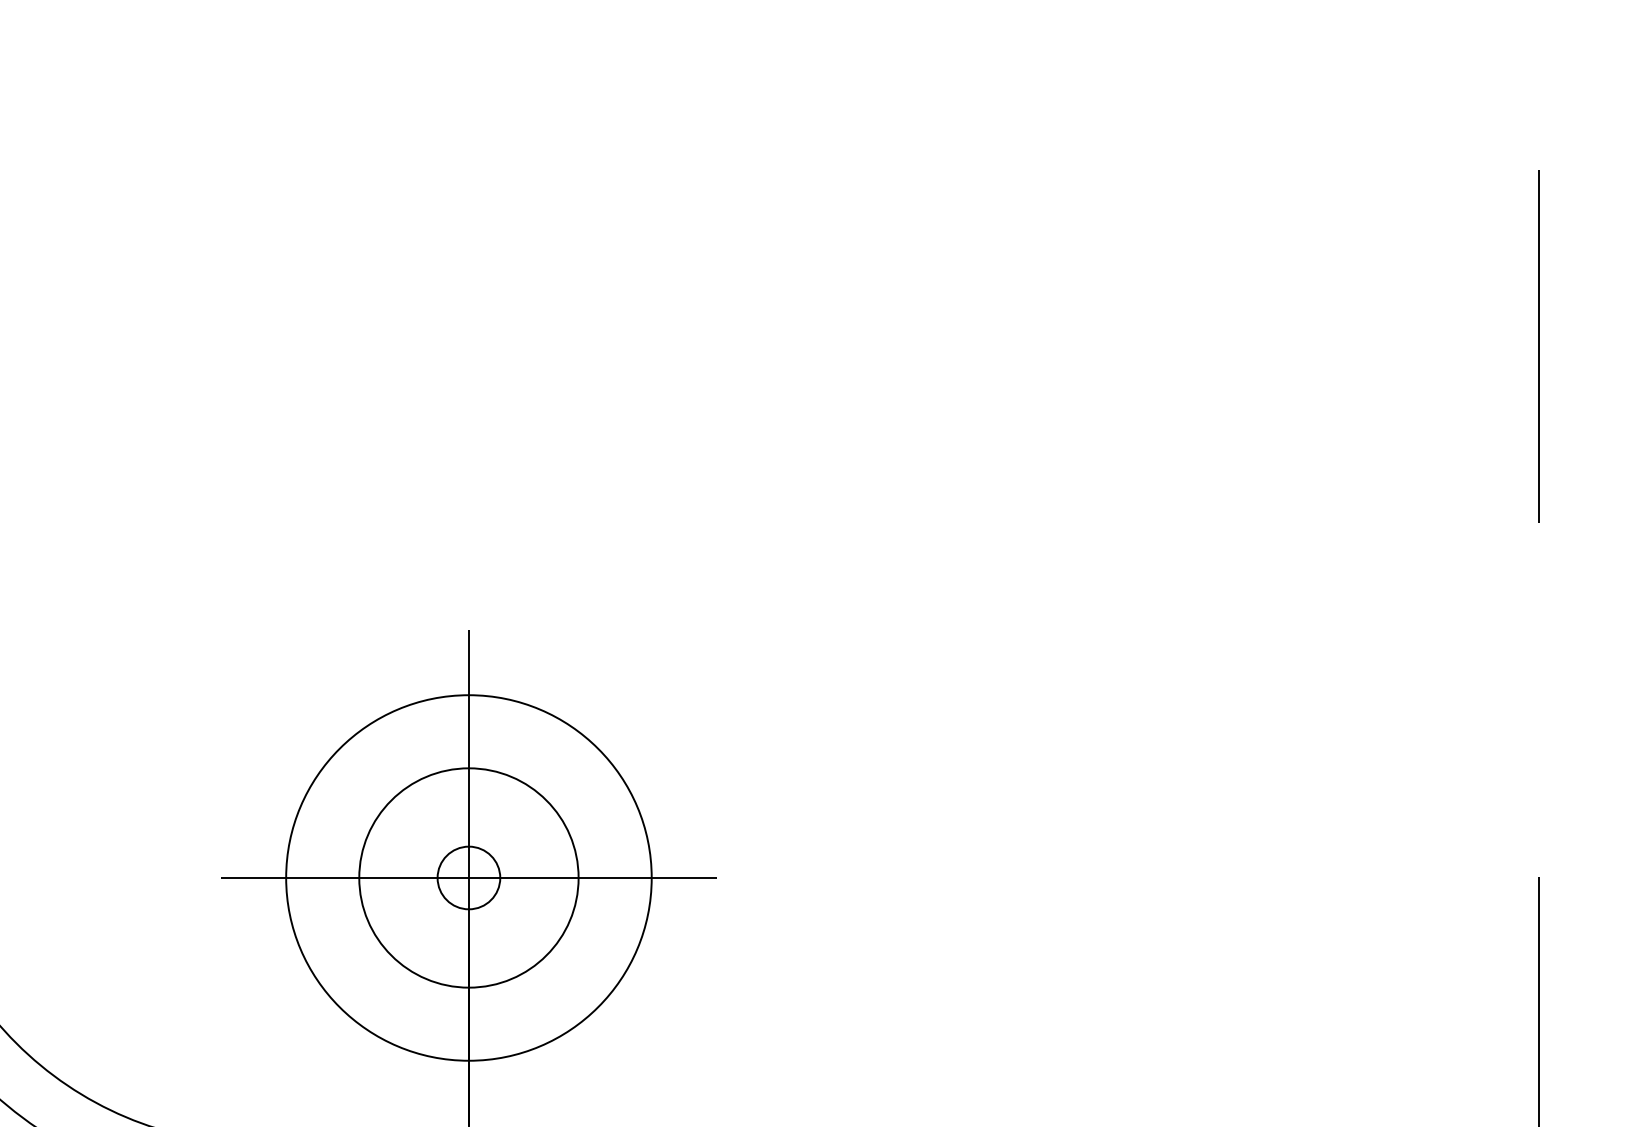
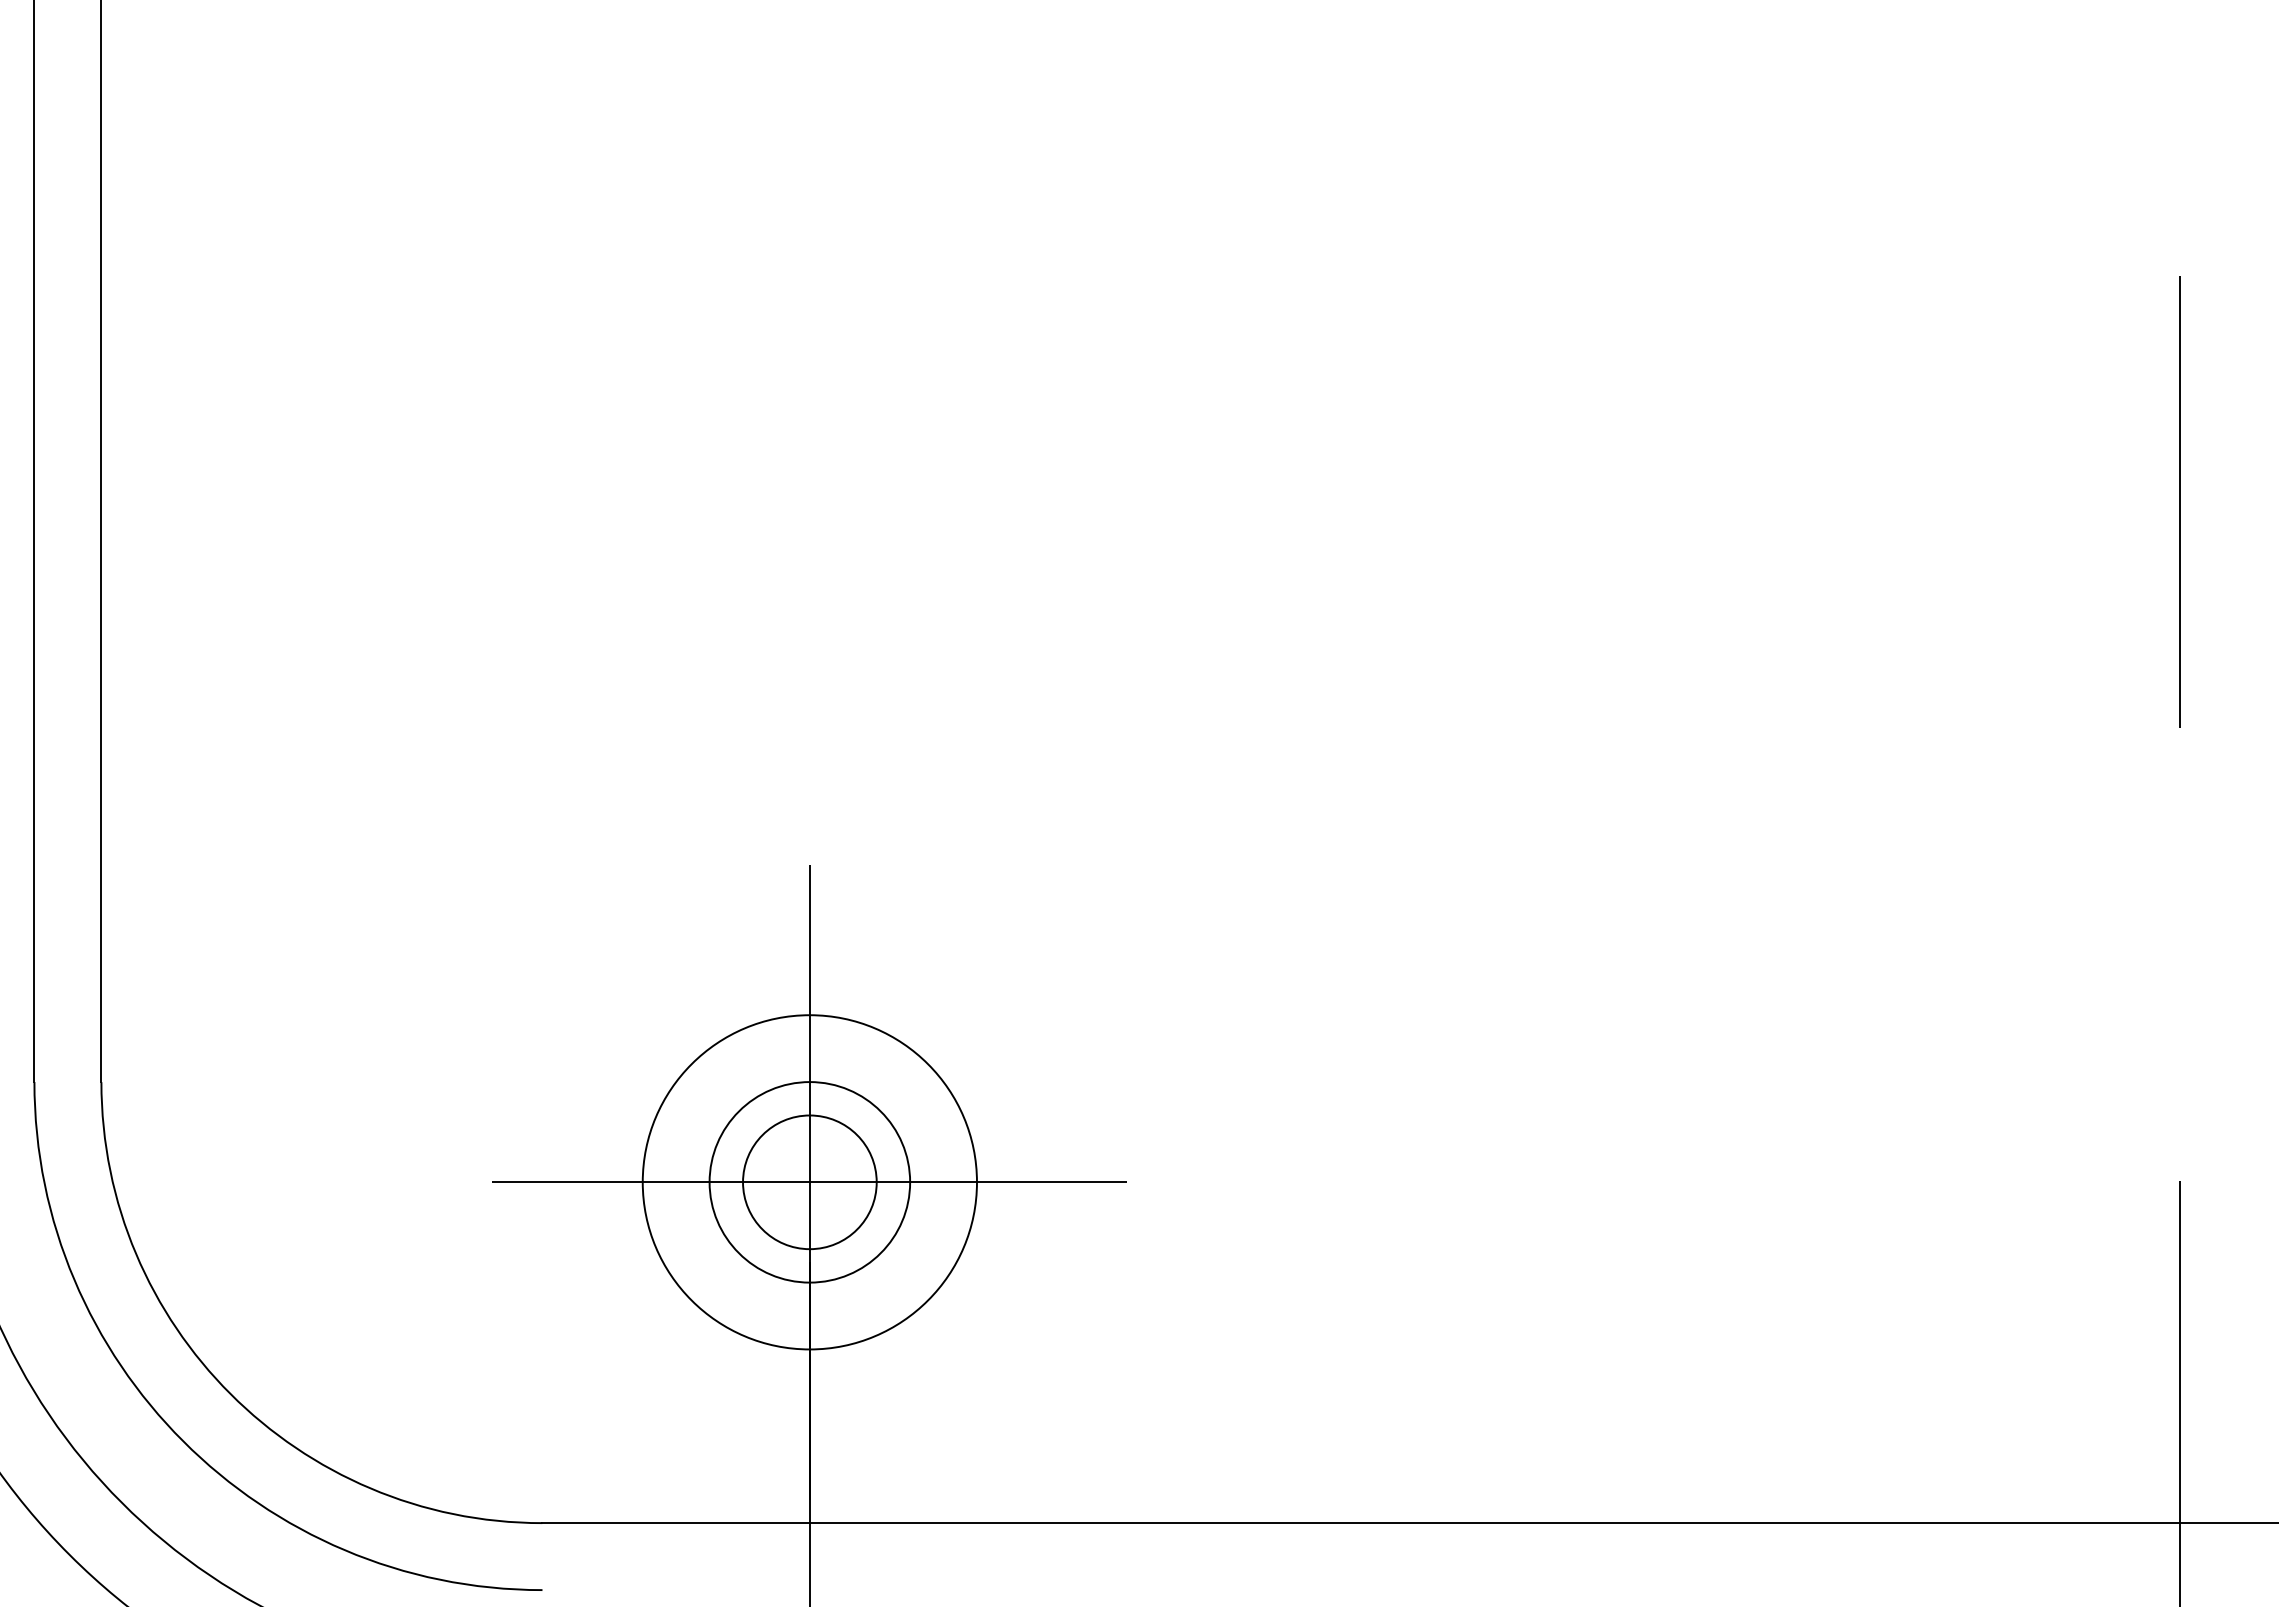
circle: (468, 878) -> (809, 1182), size x0.71
circle: (468, 878) -> (809, 1182), size x0.71
circle: (468, 878) -> (809, 1182), size x1.67

